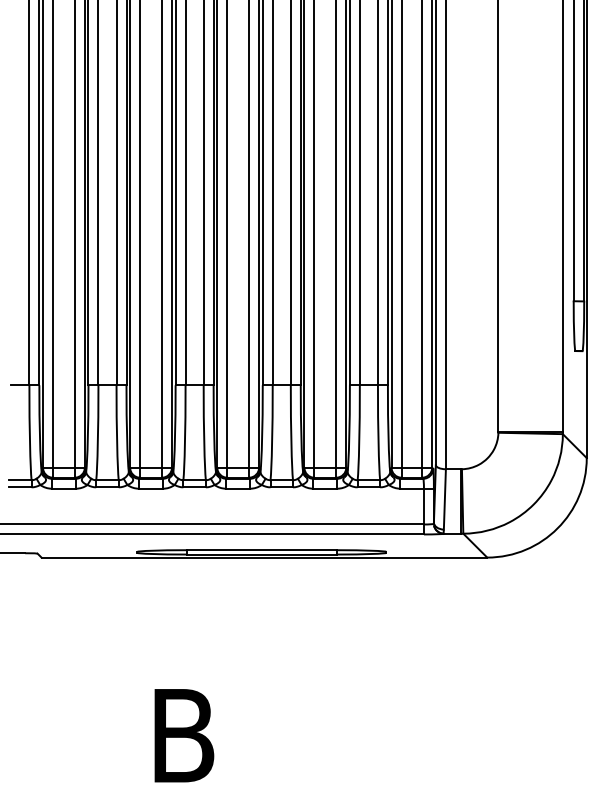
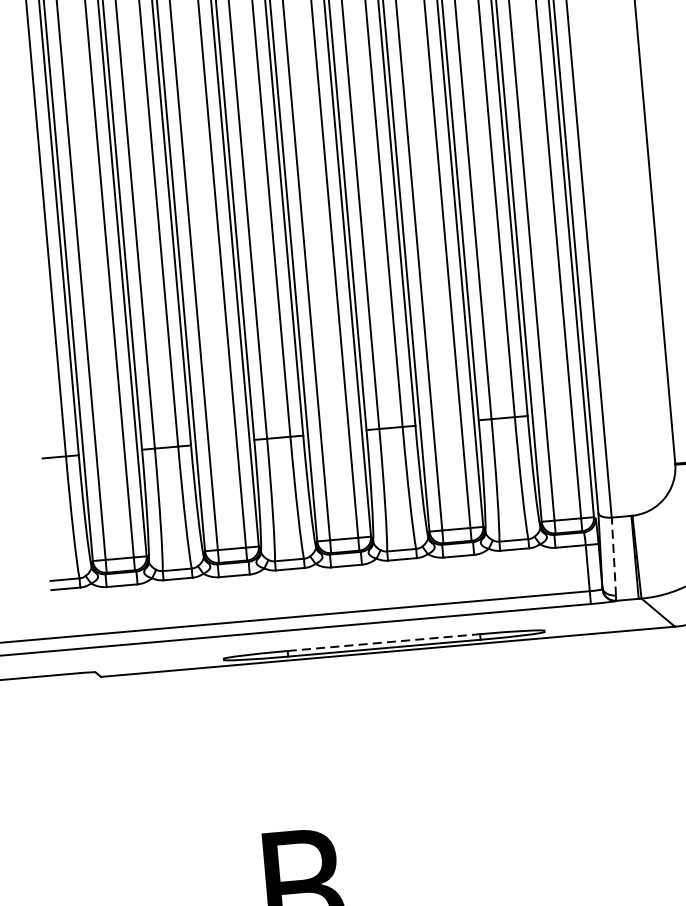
line: (444, 498) -> (613, 555), solid -> dashed
line: (261, 550) -> (383, 643), solid -> dashed

